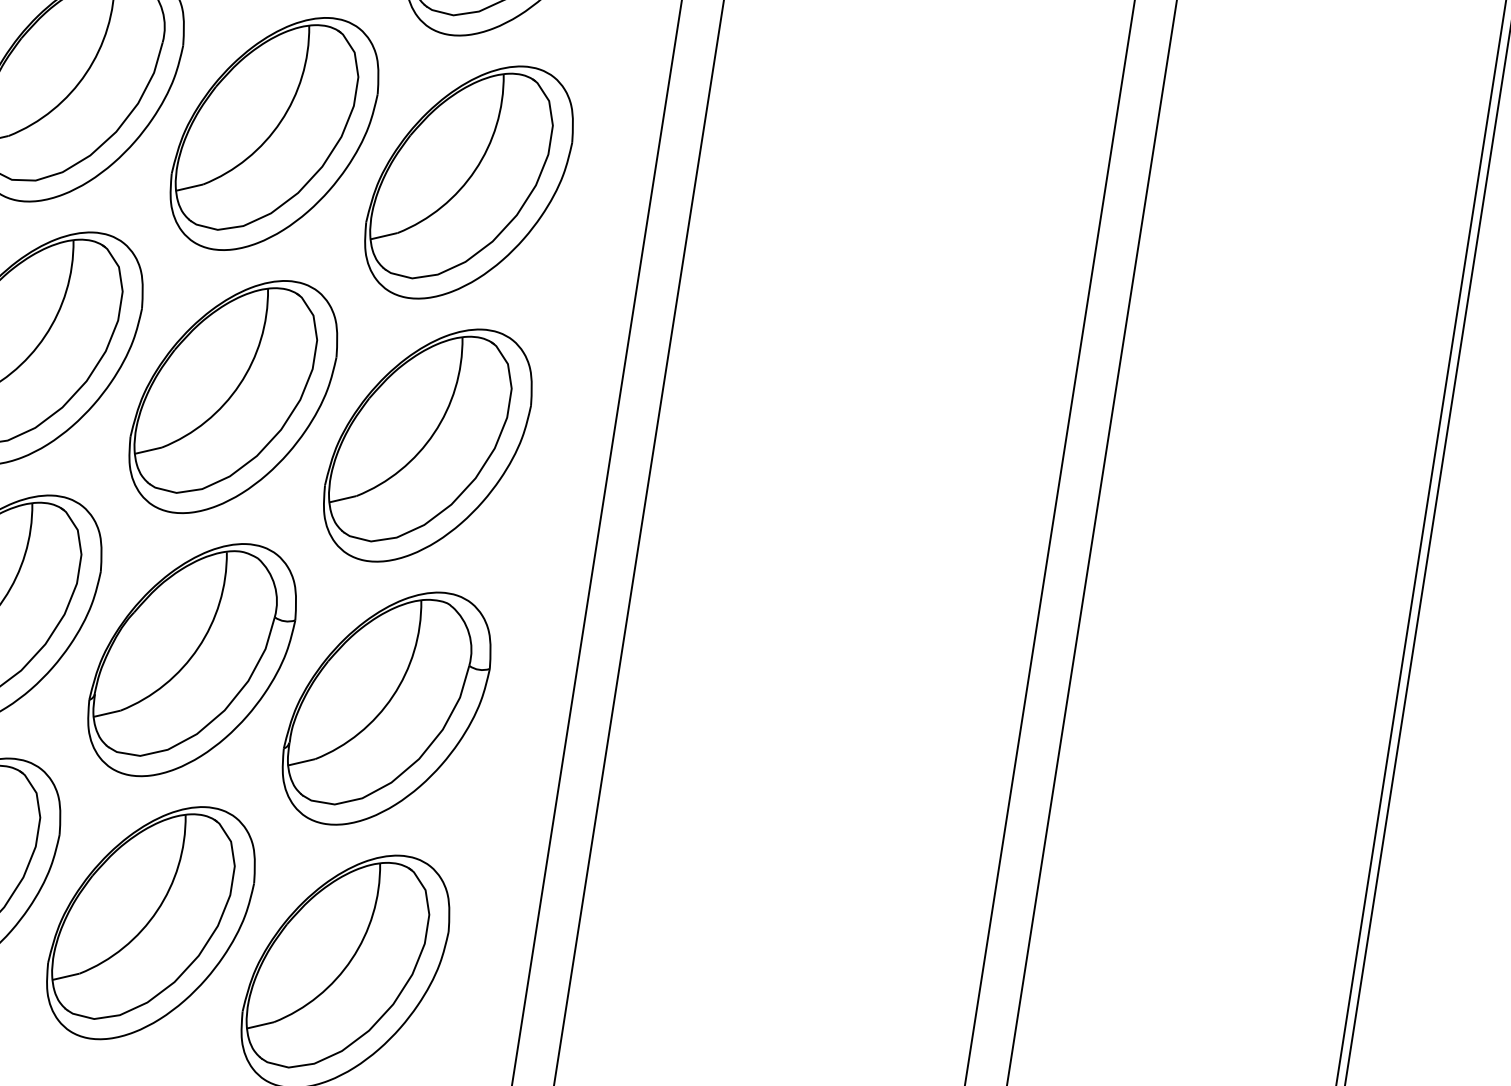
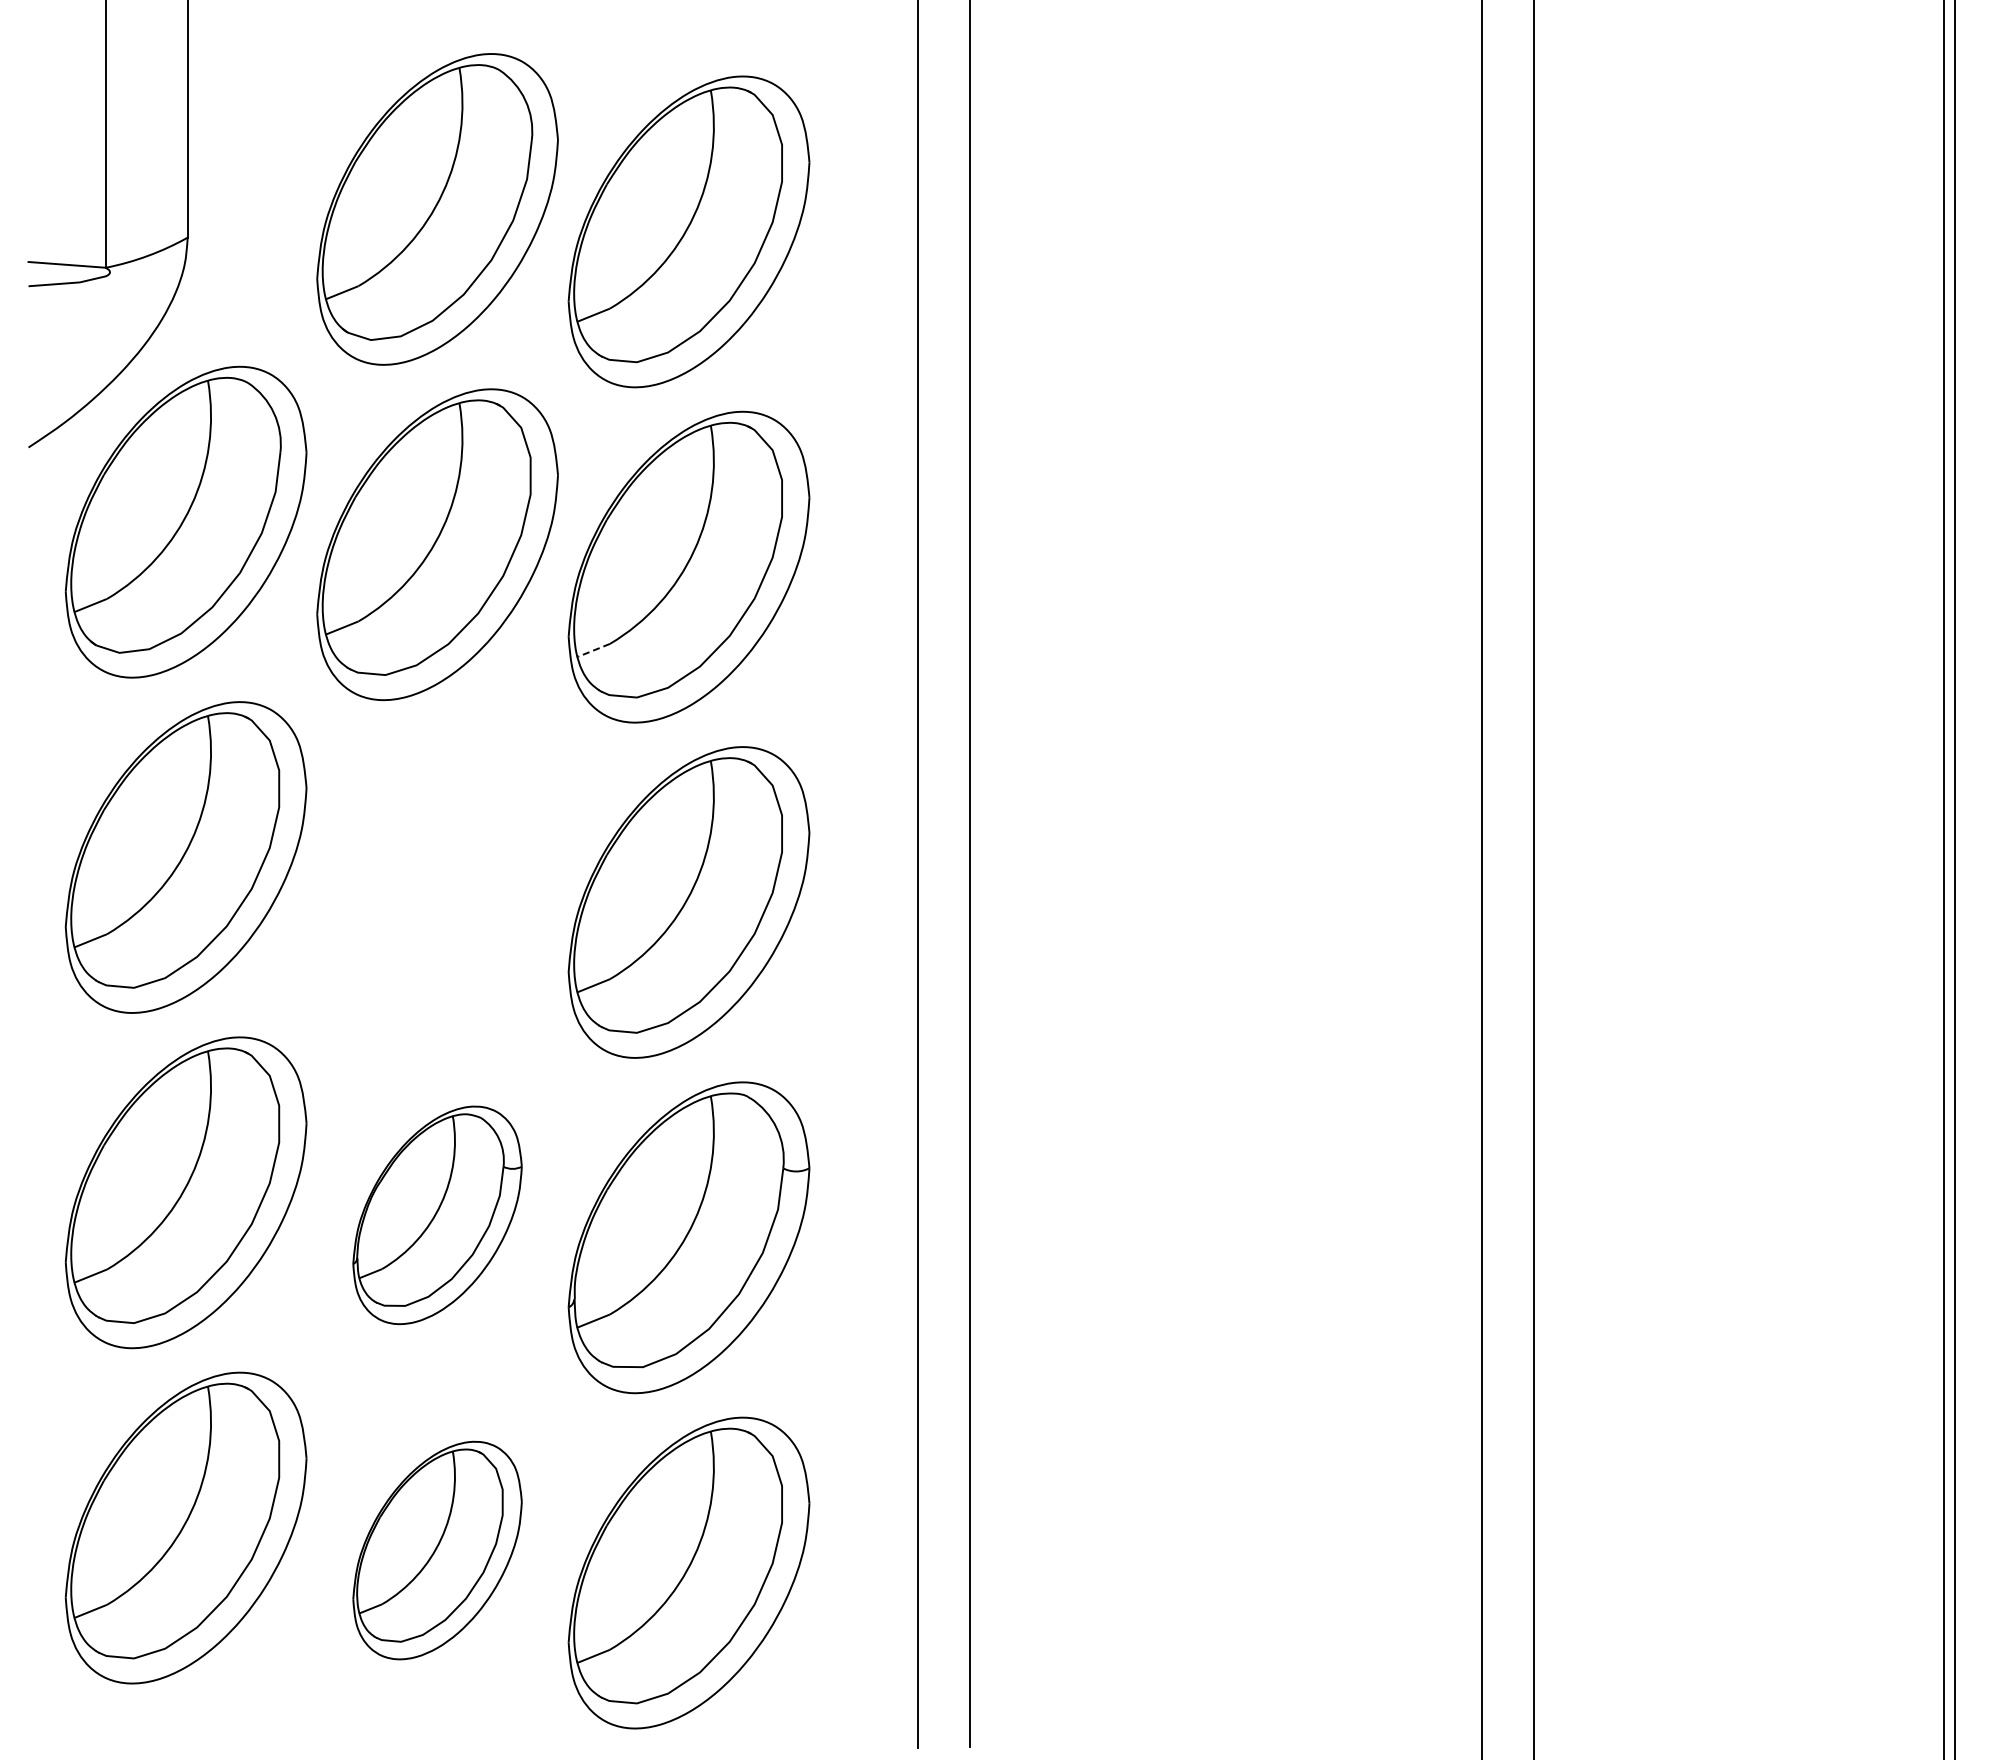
line: (383, 236) -> (592, 651), solid -> dashed
part: (233, 396) -> (437, 879), removed
part: (192, 660) -> (437, 1215), size x0.7
part: (151, 923) -> (437, 1550), size x0.7

